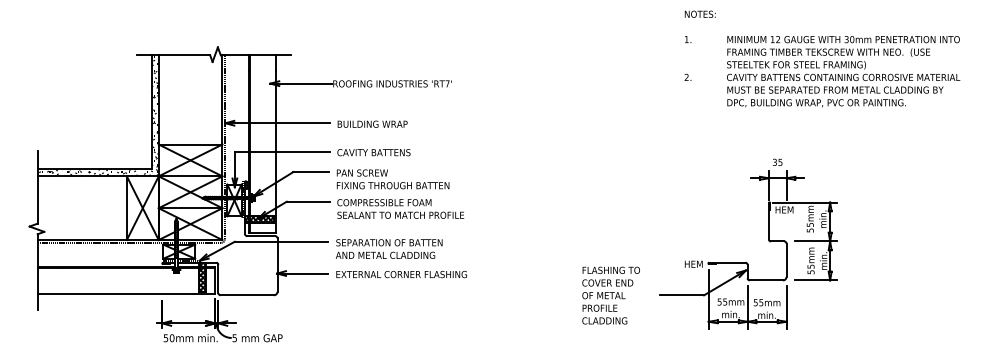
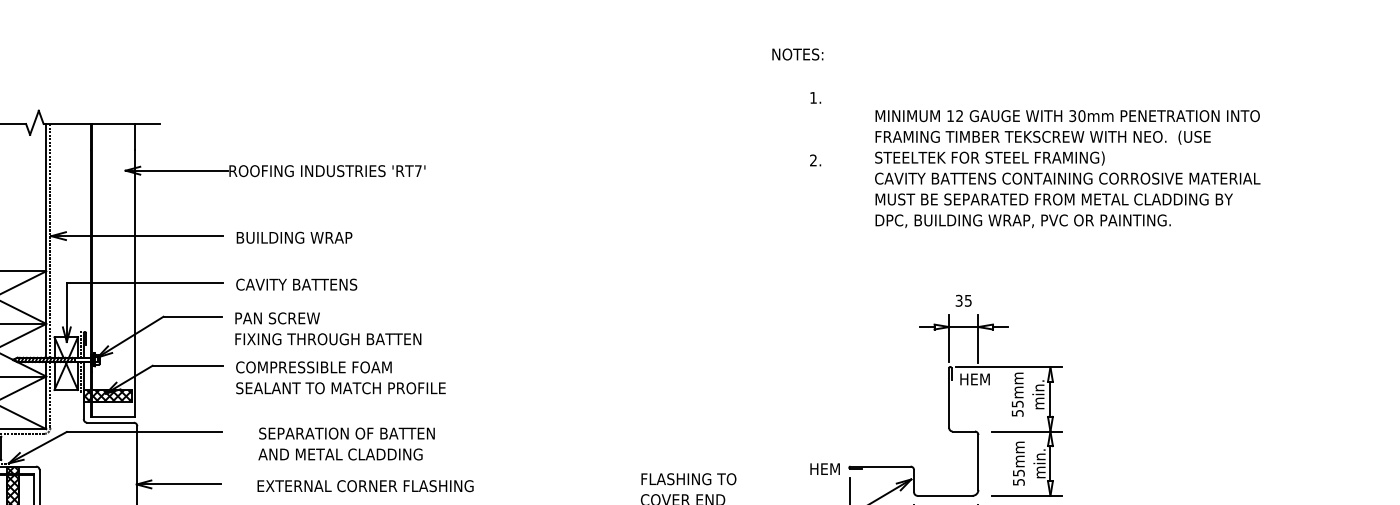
text: (699, 13) -> (796, 53), moved
text: (843, 71) -> (1067, 168), moved
text: (388, 248) -> (345, 443), moved
text: (401, 274) -> (365, 486), moved

